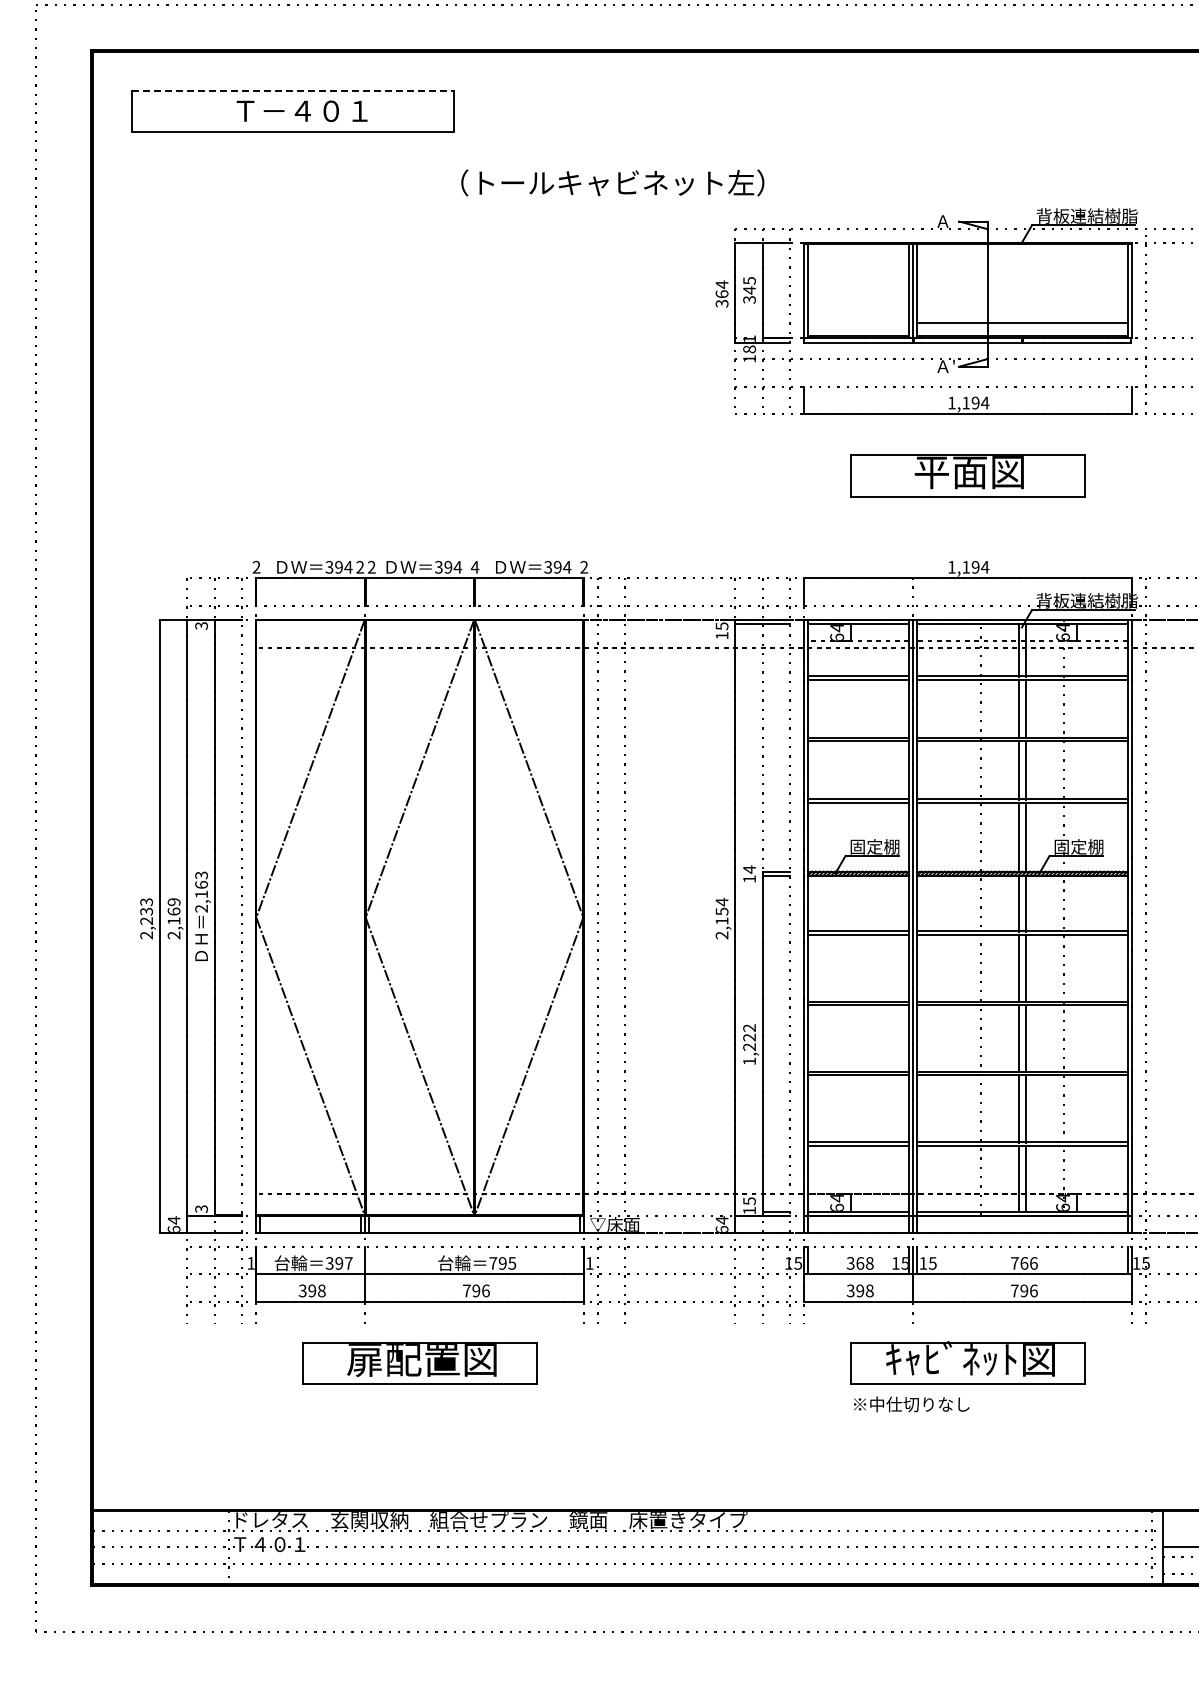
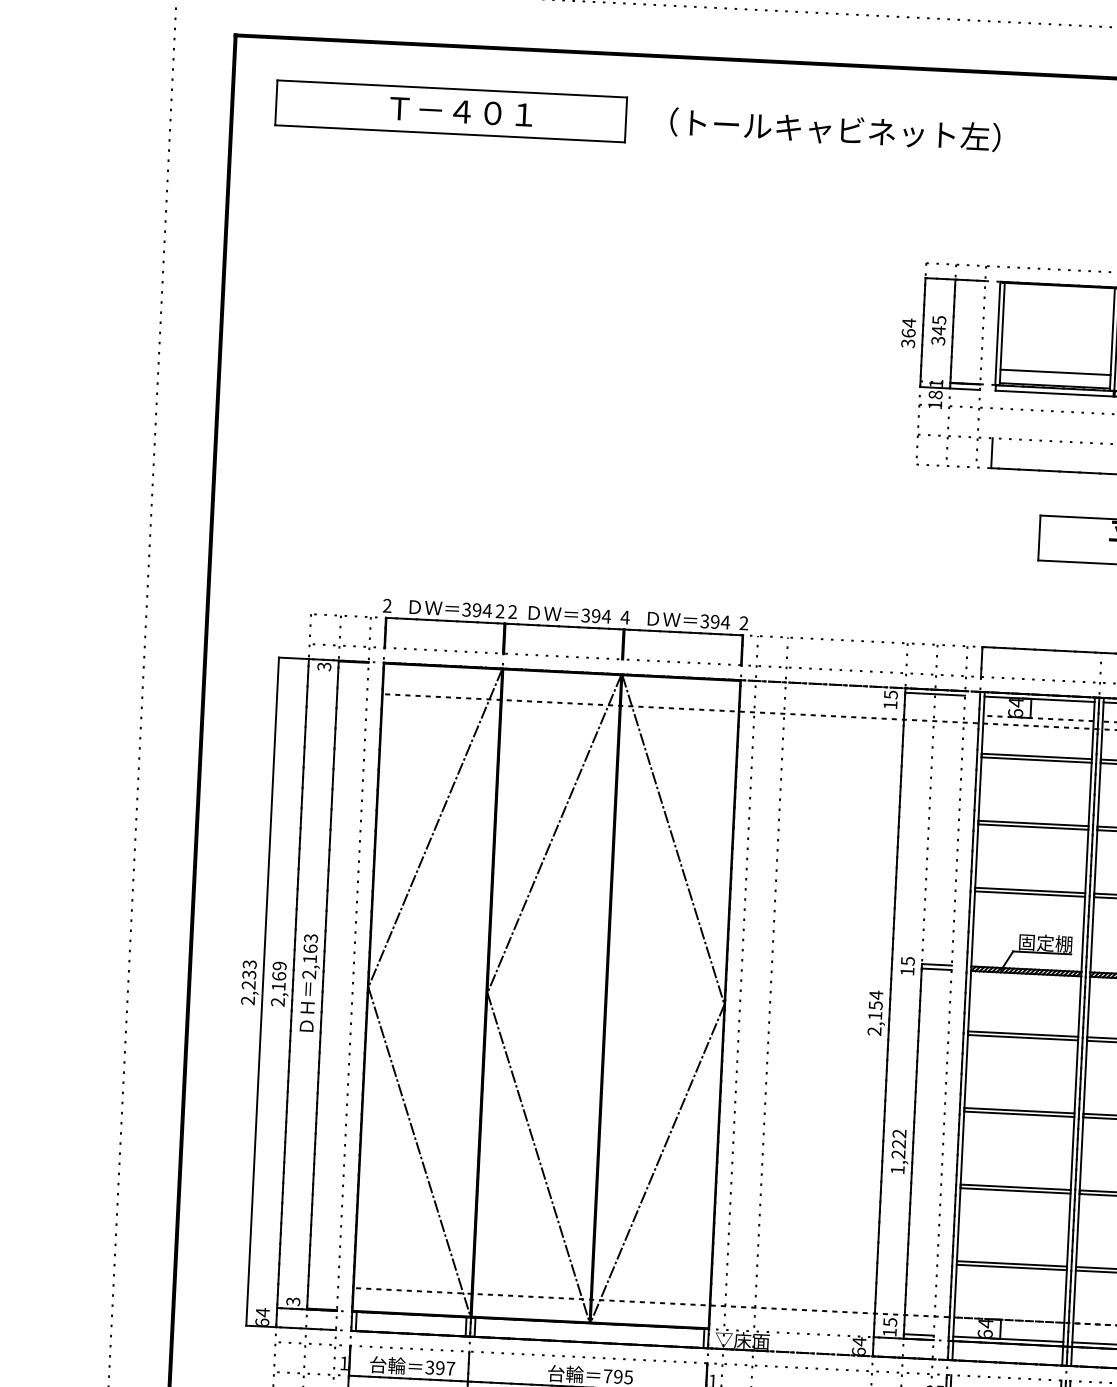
line: (292, 90) -> (451, 88), dashed -> solid
text: (612, 182) -> (835, 129), moved
line: (858, 323) -> (1055, 372), added
text: (749, 869) -> (907, 961), 14 -> 15

